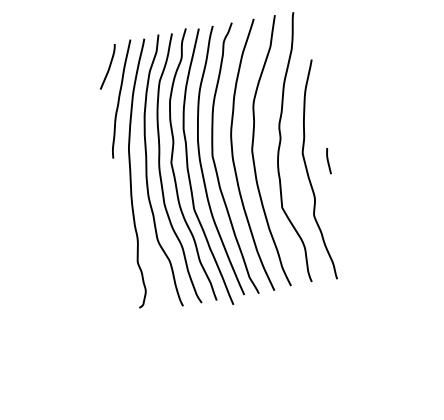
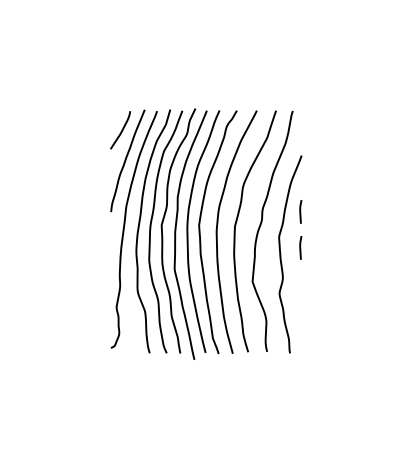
line: (321, 121) -> (300, 211), added

